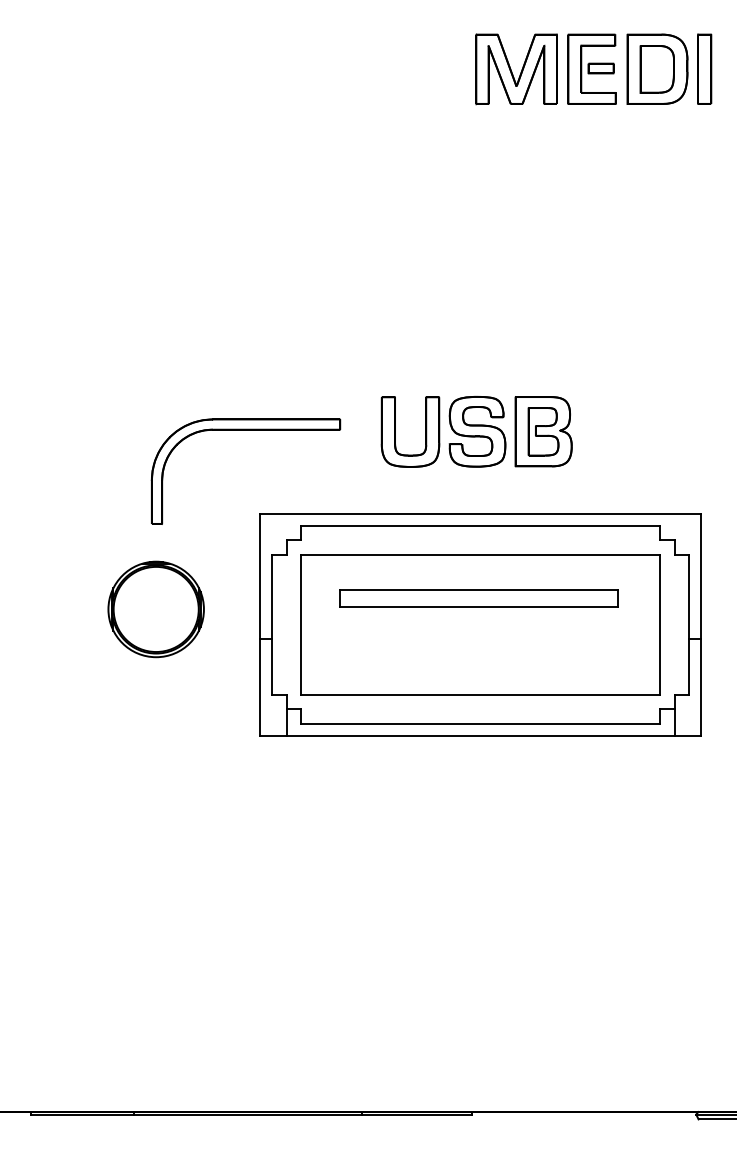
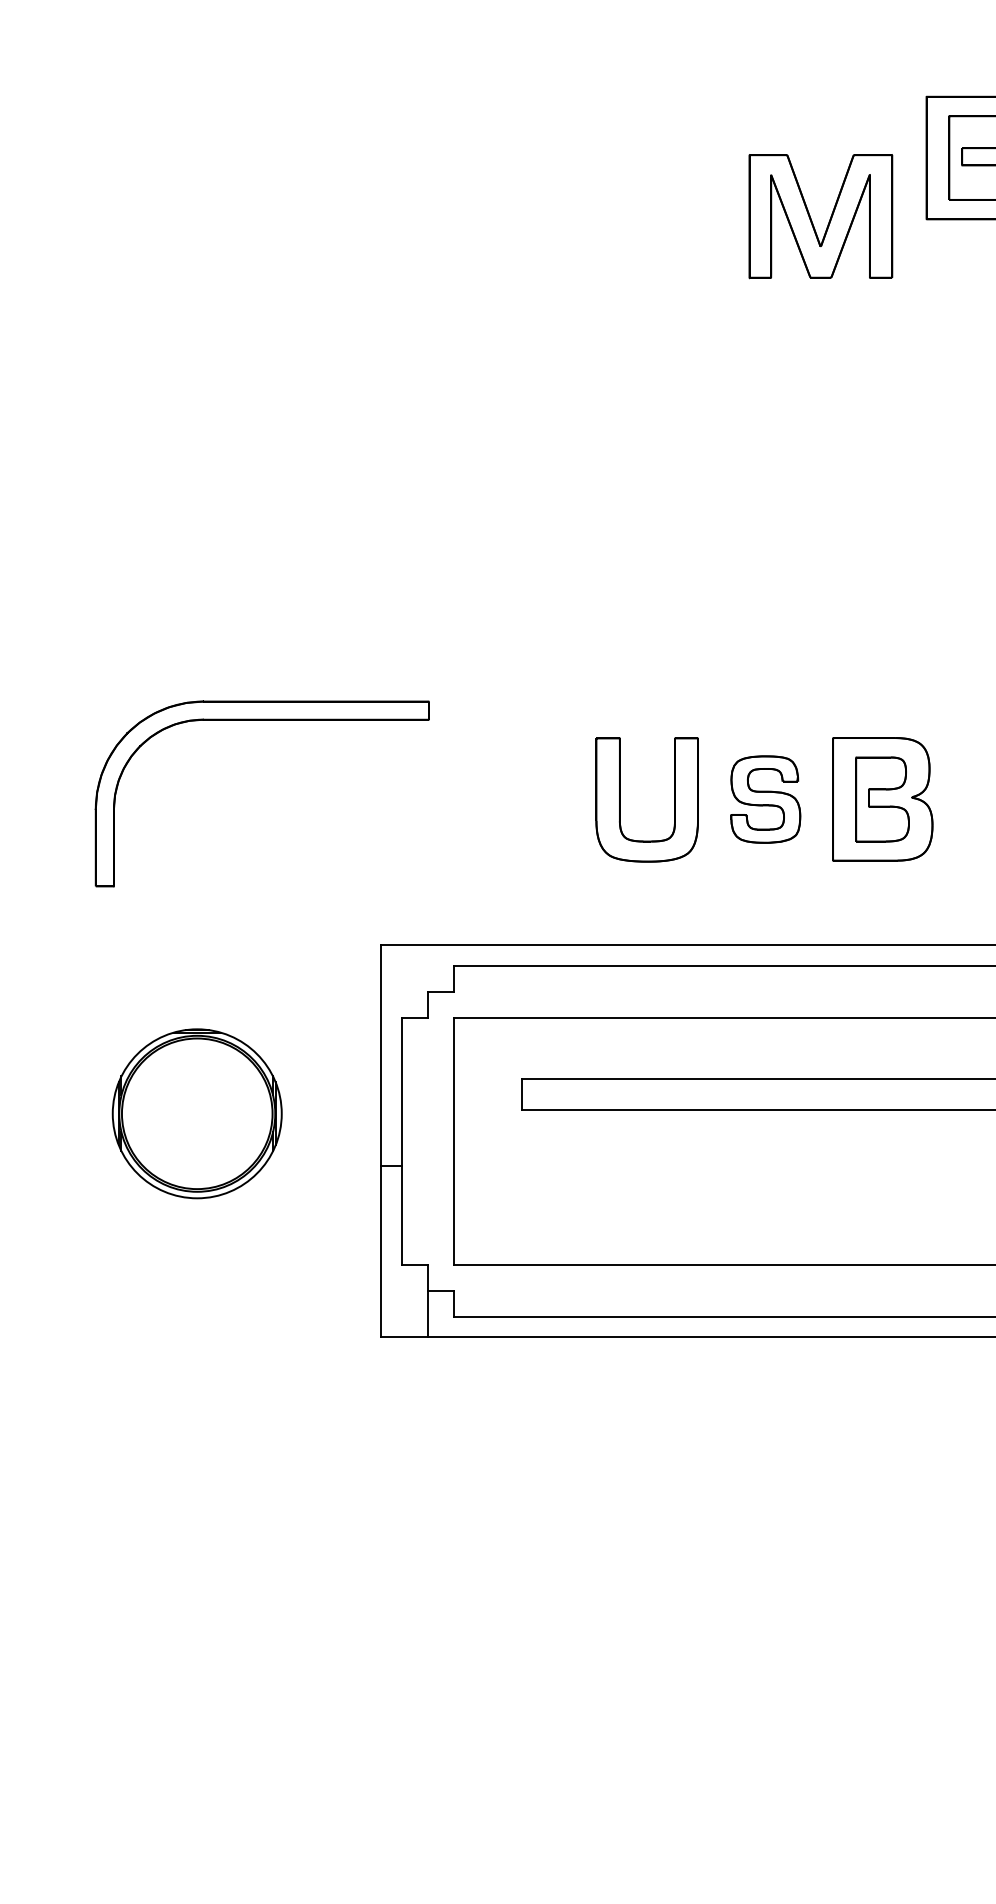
part: (516, 69) -> (820, 216), moved
part: (245, 430) -> (261, 721), moved
part: (477, 431) -> (765, 798), size x0.7

